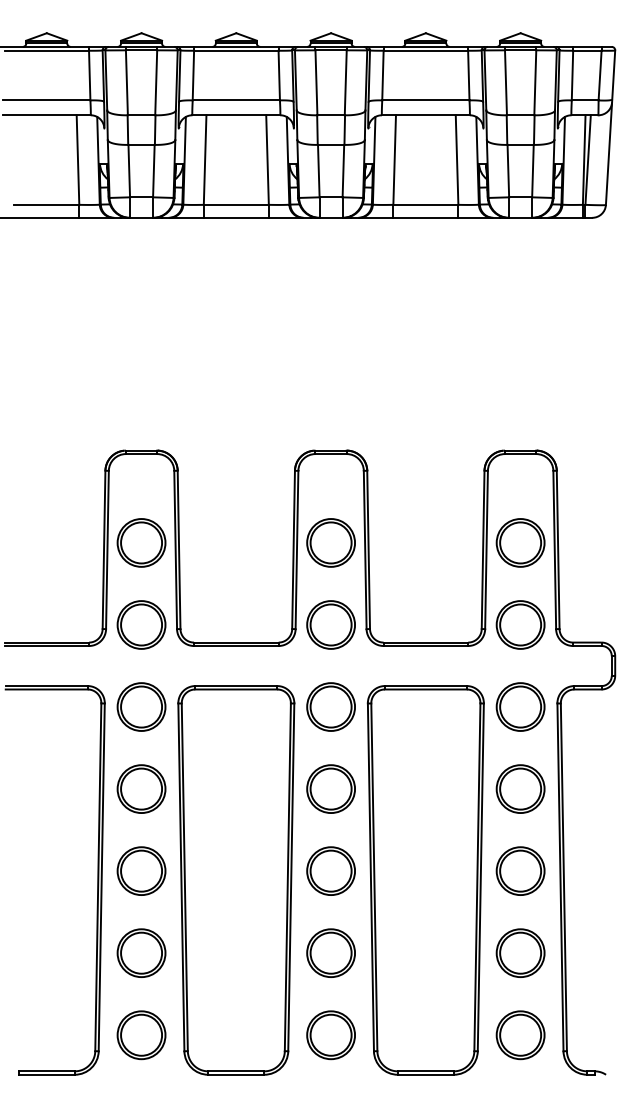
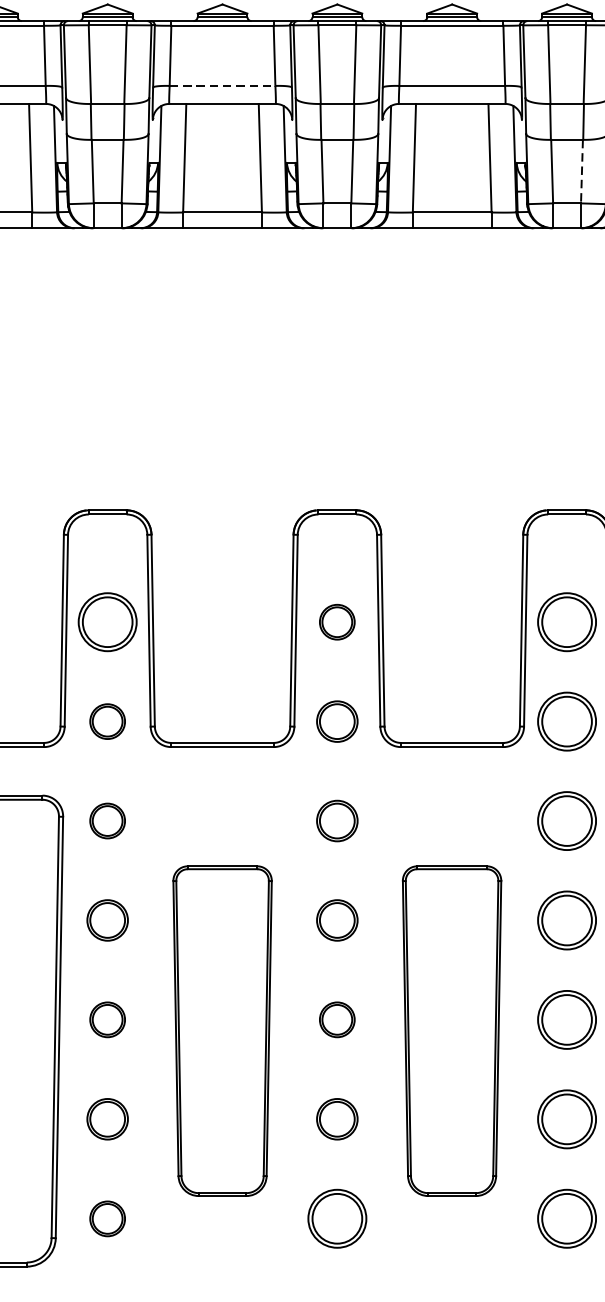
line: (236, 100) -> (222, 86), solid -> dashed
line: (532, 171) -> (581, 172), solid -> dashed
part: (330, 542) -> (336, 621), size x0.6
part: (141, 624) -> (107, 721), size x0.6
part: (330, 624) -> (336, 721), size x0.7
part: (141, 706) -> (107, 820), size x0.6
part: (330, 706) -> (336, 820), size x0.7
part: (141, 788) -> (107, 919), size x0.7
part: (330, 788) -> (336, 919), size x0.7
part: (141, 870) -> (107, 1019), size x0.6
part: (330, 870) -> (336, 1019), size x0.6
part: (236, 880) -> (222, 1031), size x0.7
part: (425, 880) -> (451, 1031), size x0.7
part: (141, 952) -> (107, 1118), size x0.7
part: (330, 952) -> (336, 1118), size x0.7
part: (141, 1035) -> (107, 1219), size x0.6

